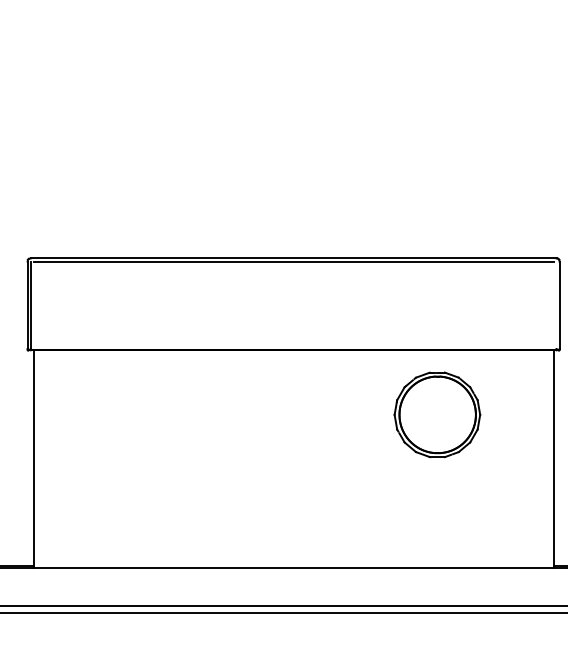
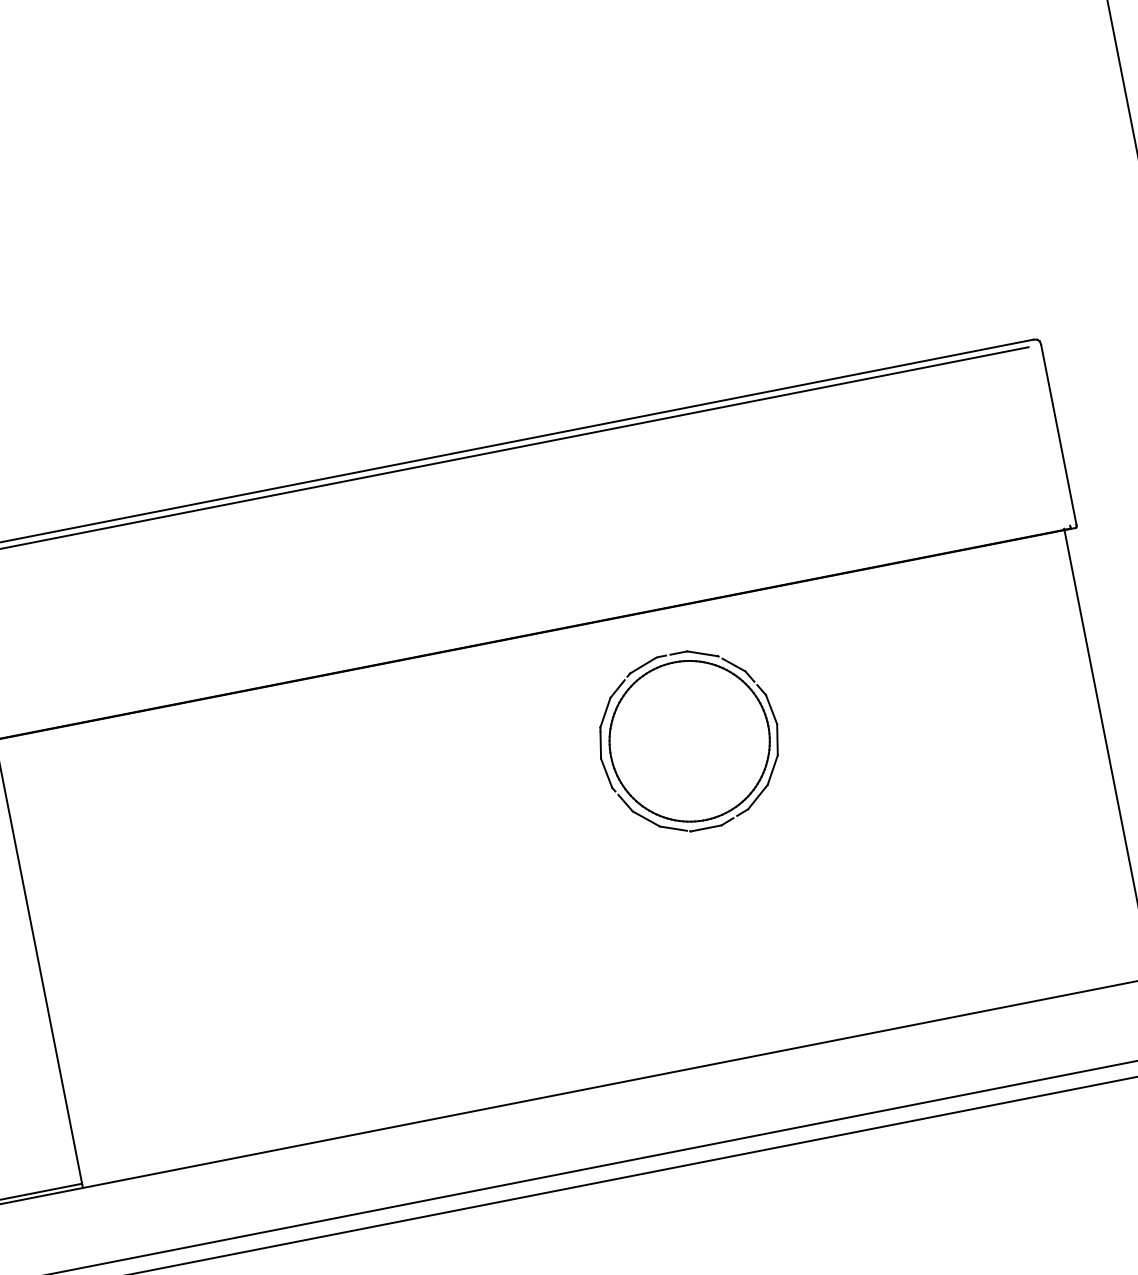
part: (437, 414) -> (689, 740), moved

